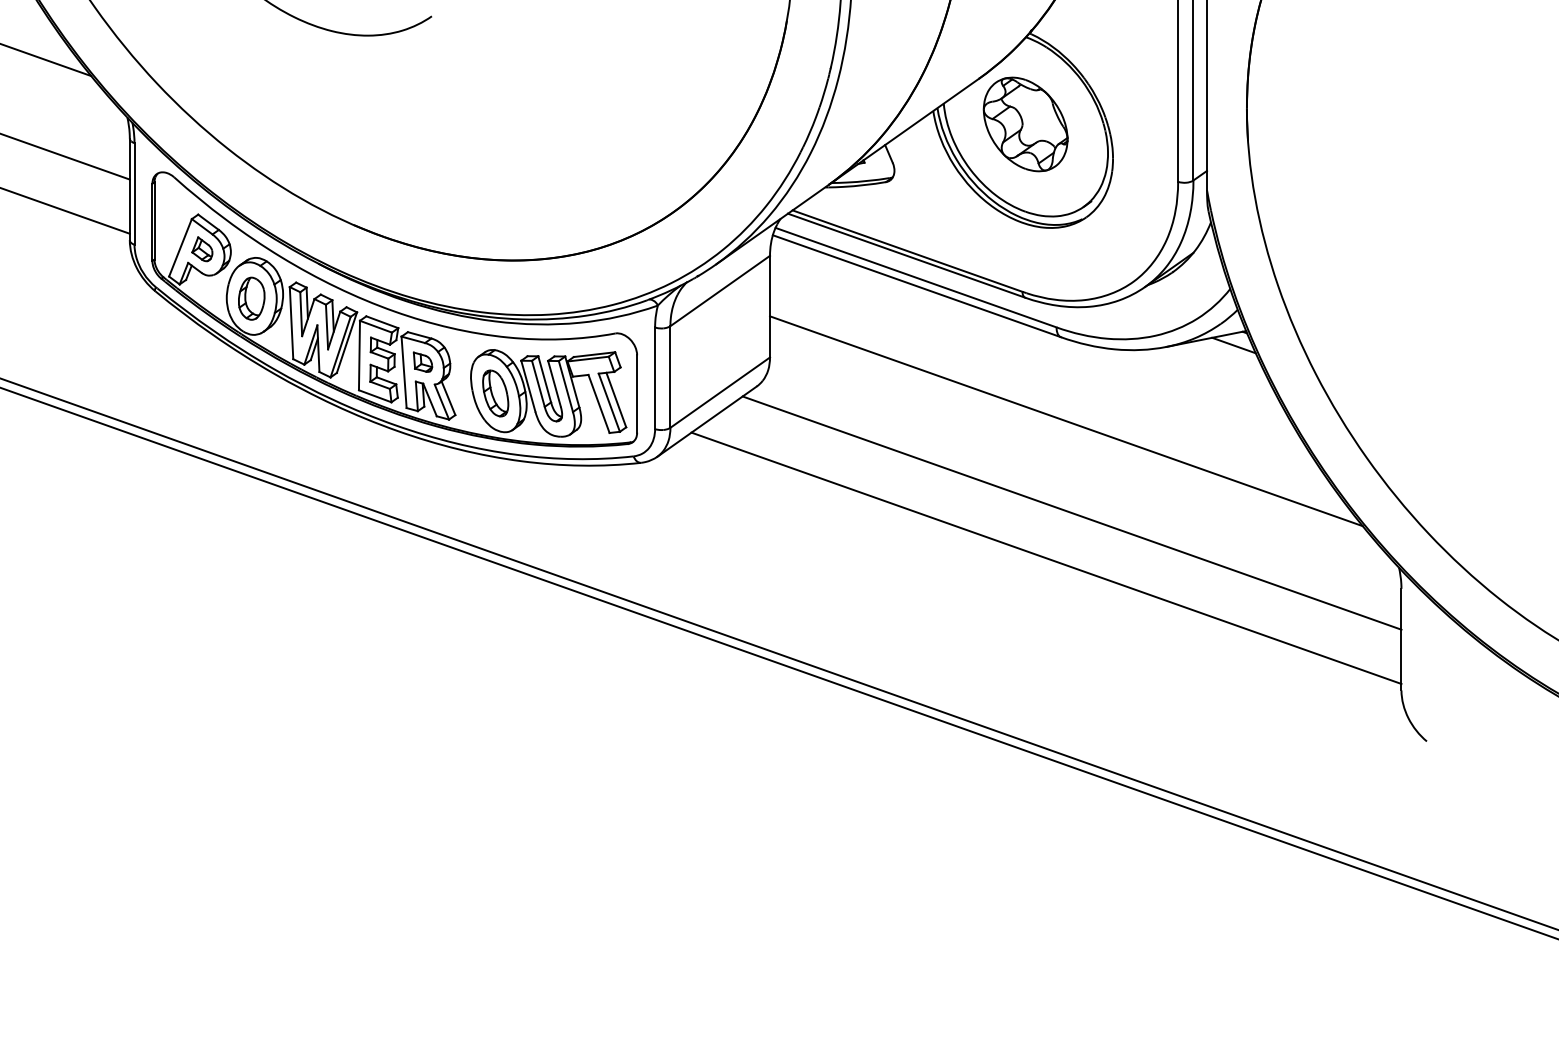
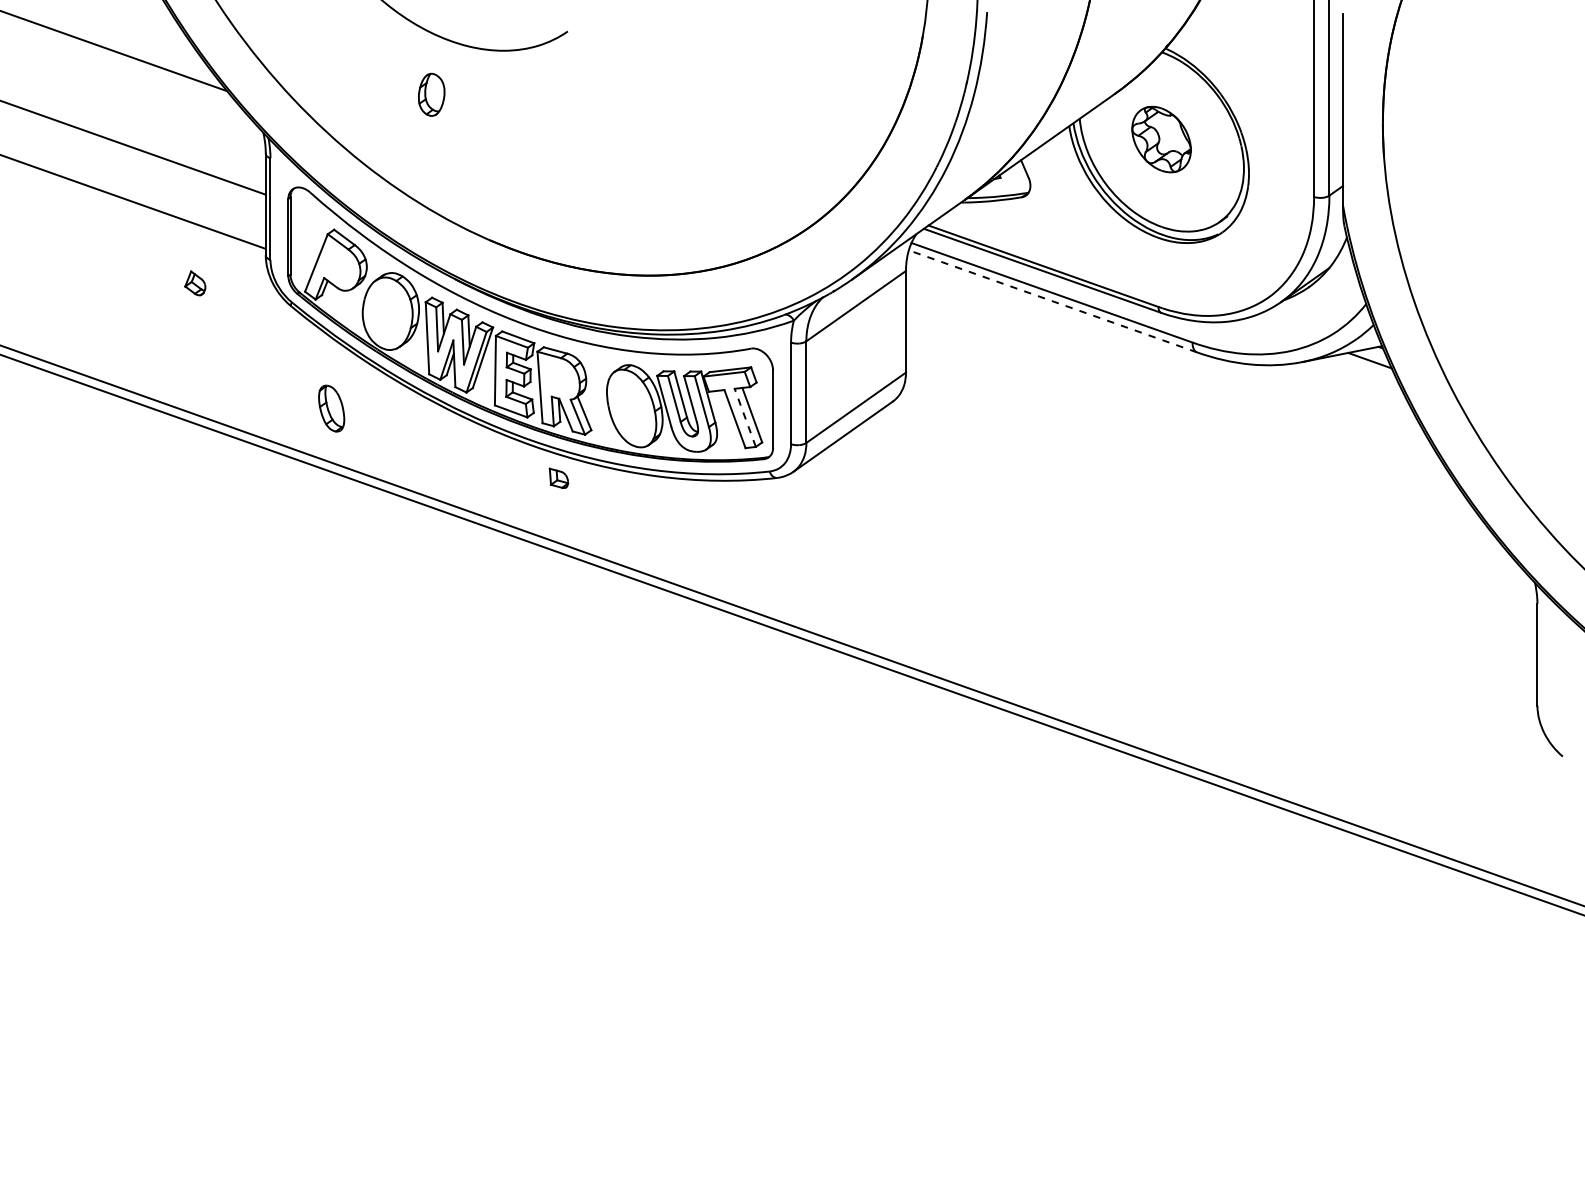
part: (1025, 124) -> (1161, 139), size x0.7
part: (202, 249) -> (195, 283), moved
line: (916, 286) -> (1052, 301), solid -> dashed
part: (251, 298) -> (431, 94), moved
part: (422, 361) -> (558, 477), moved
part: (495, 393) -> (331, 408), moved
line: (609, 402) -> (745, 417), solid -> dashed
line: (1065, 421) -> (1201, 436), removed
line: (1071, 512) -> (1207, 527), removed
line: (1046, 558) -> (1182, 573), removed

